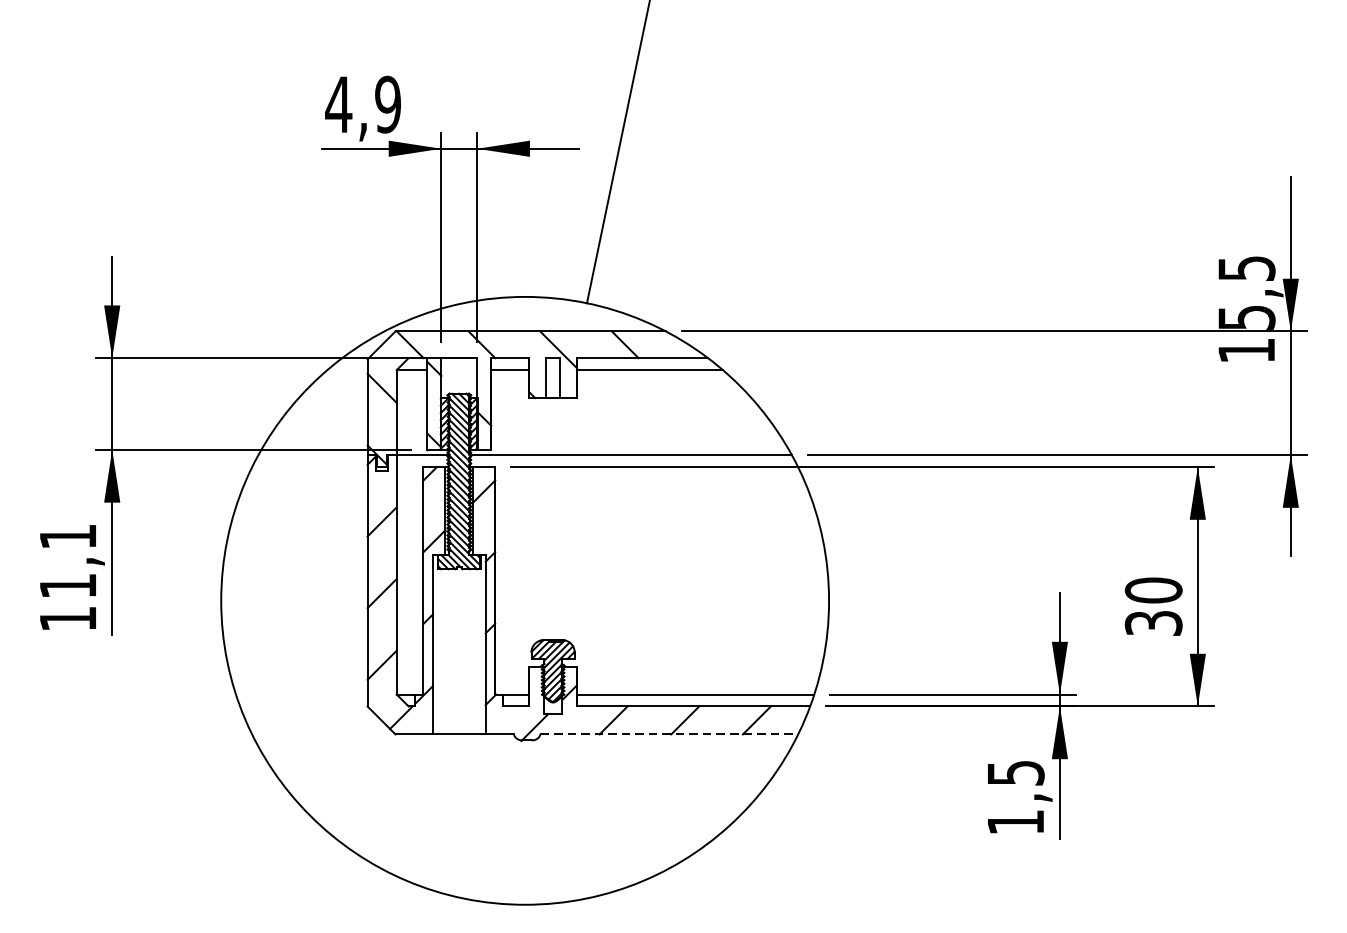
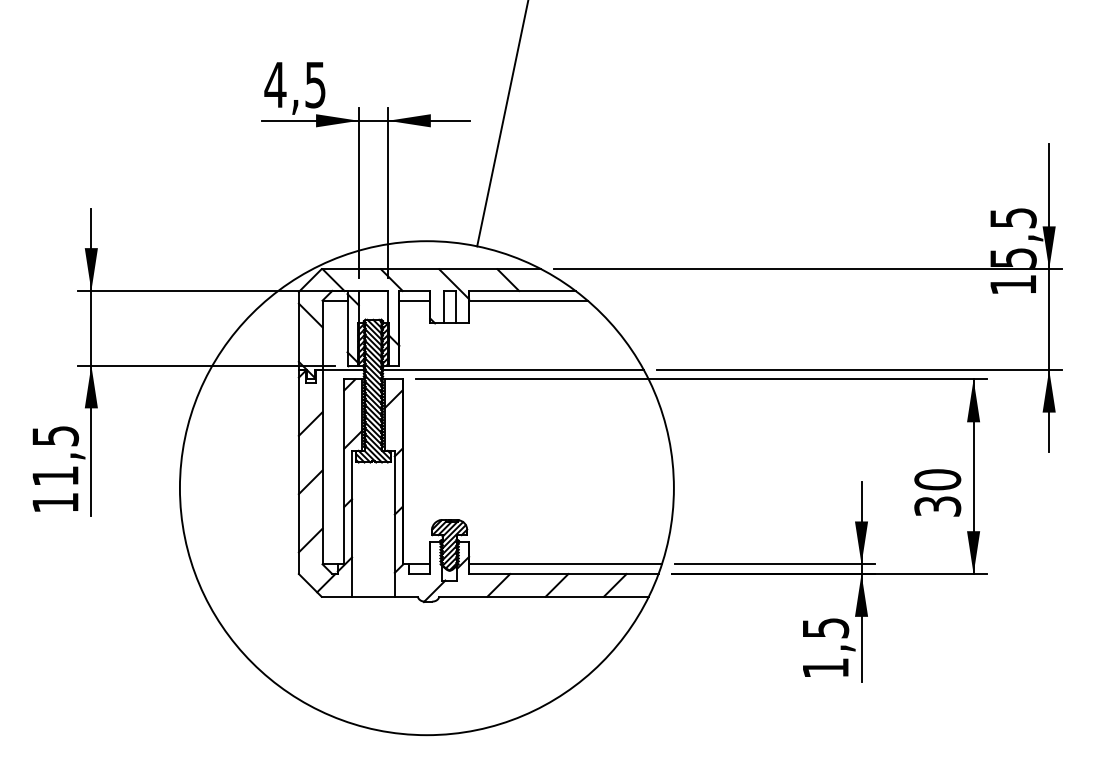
text: (388, 104) -> (315, 84), 4,9 -> 4,5
text: (68, 537) -> (55, 436), 11,1 -> 11,5
line: (669, 734) -> (544, 596), dashed -> solid

